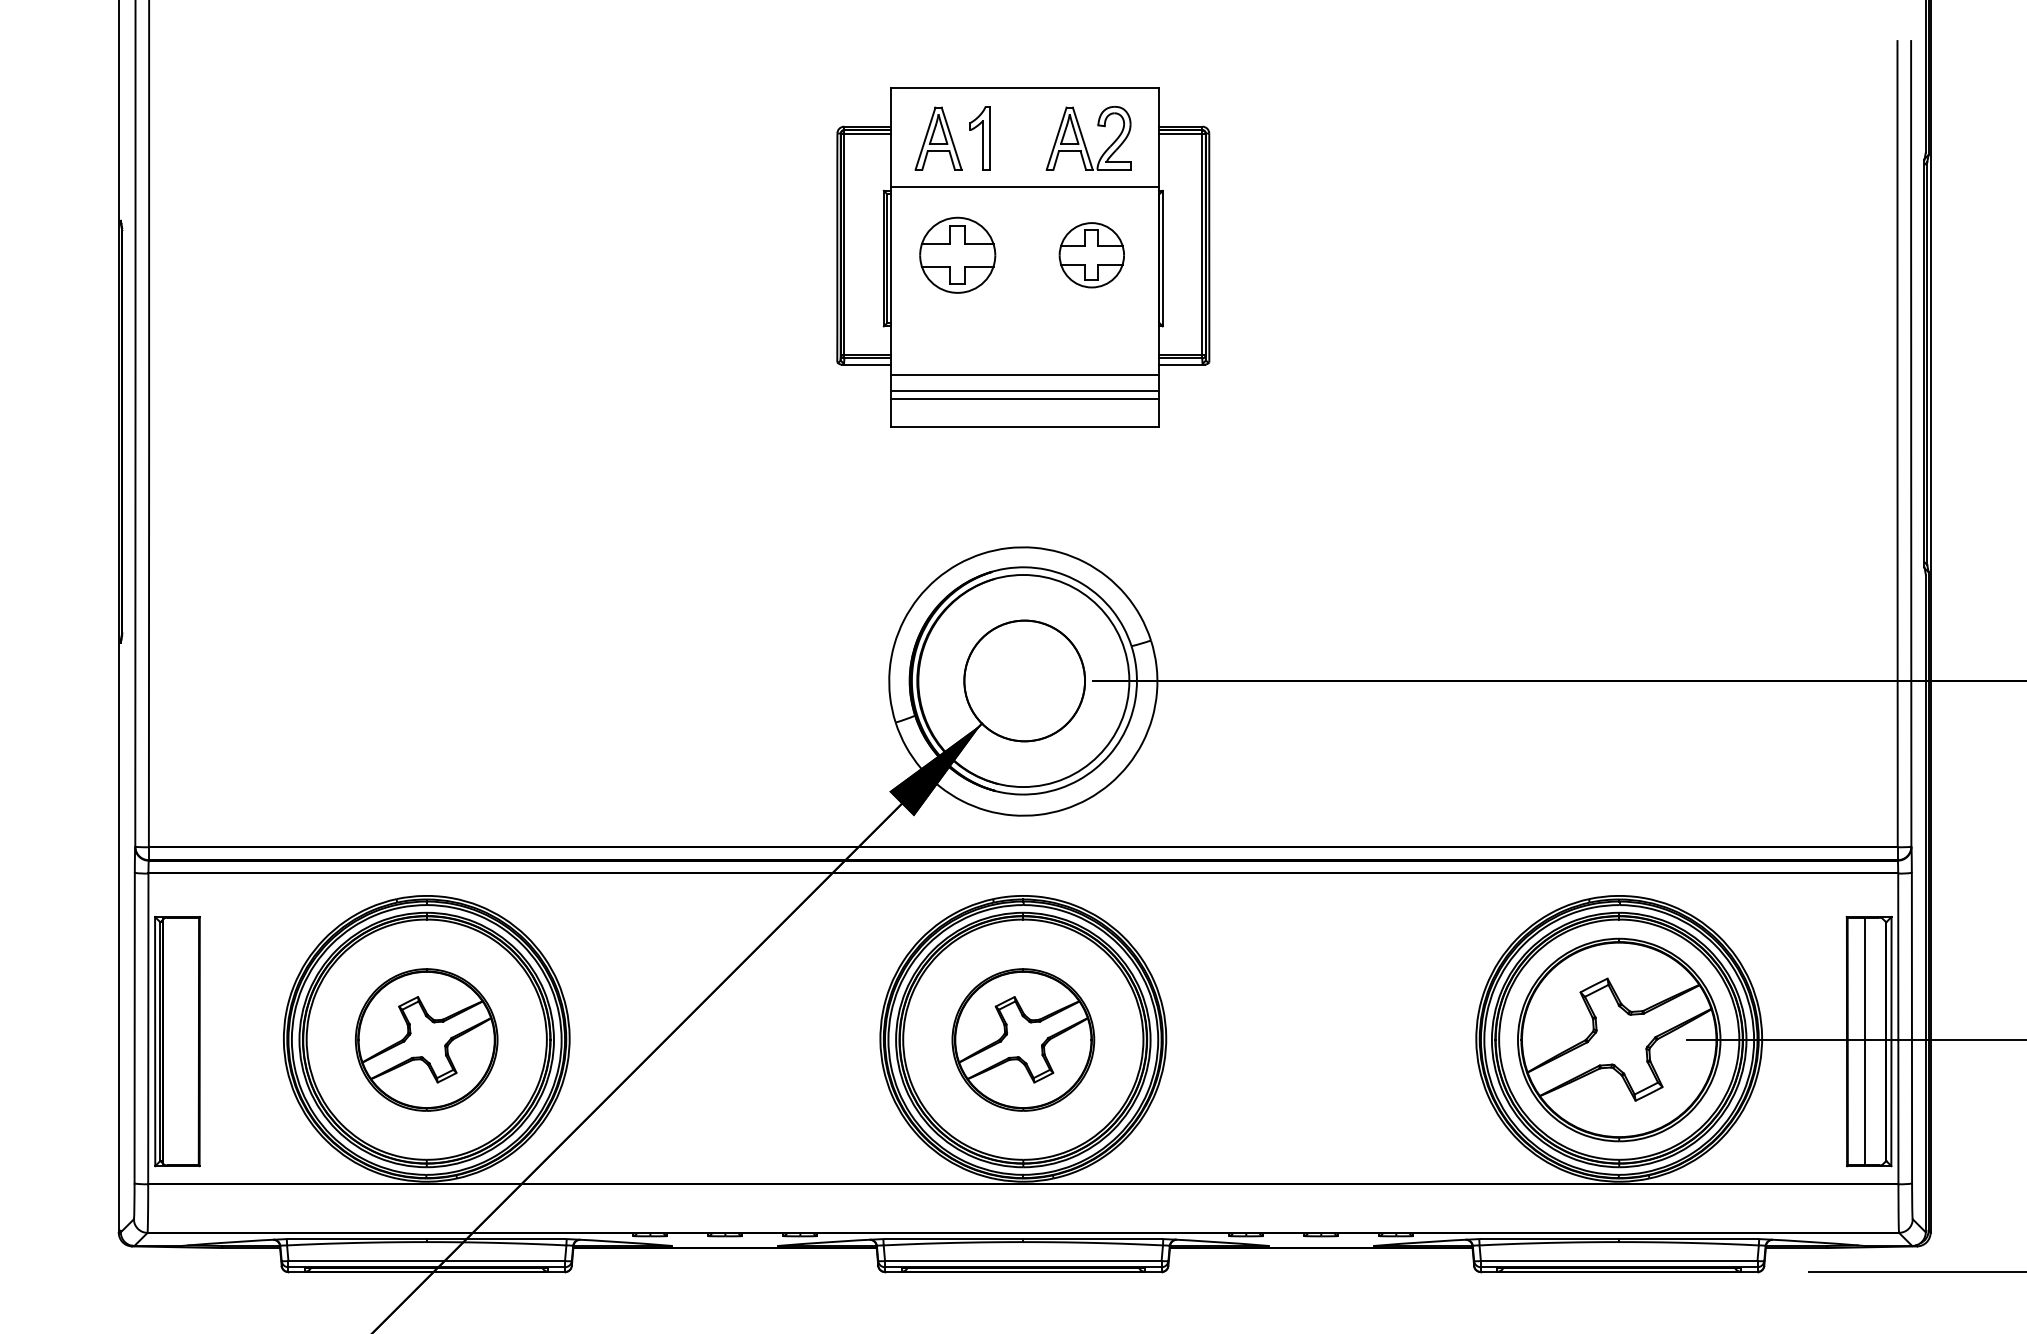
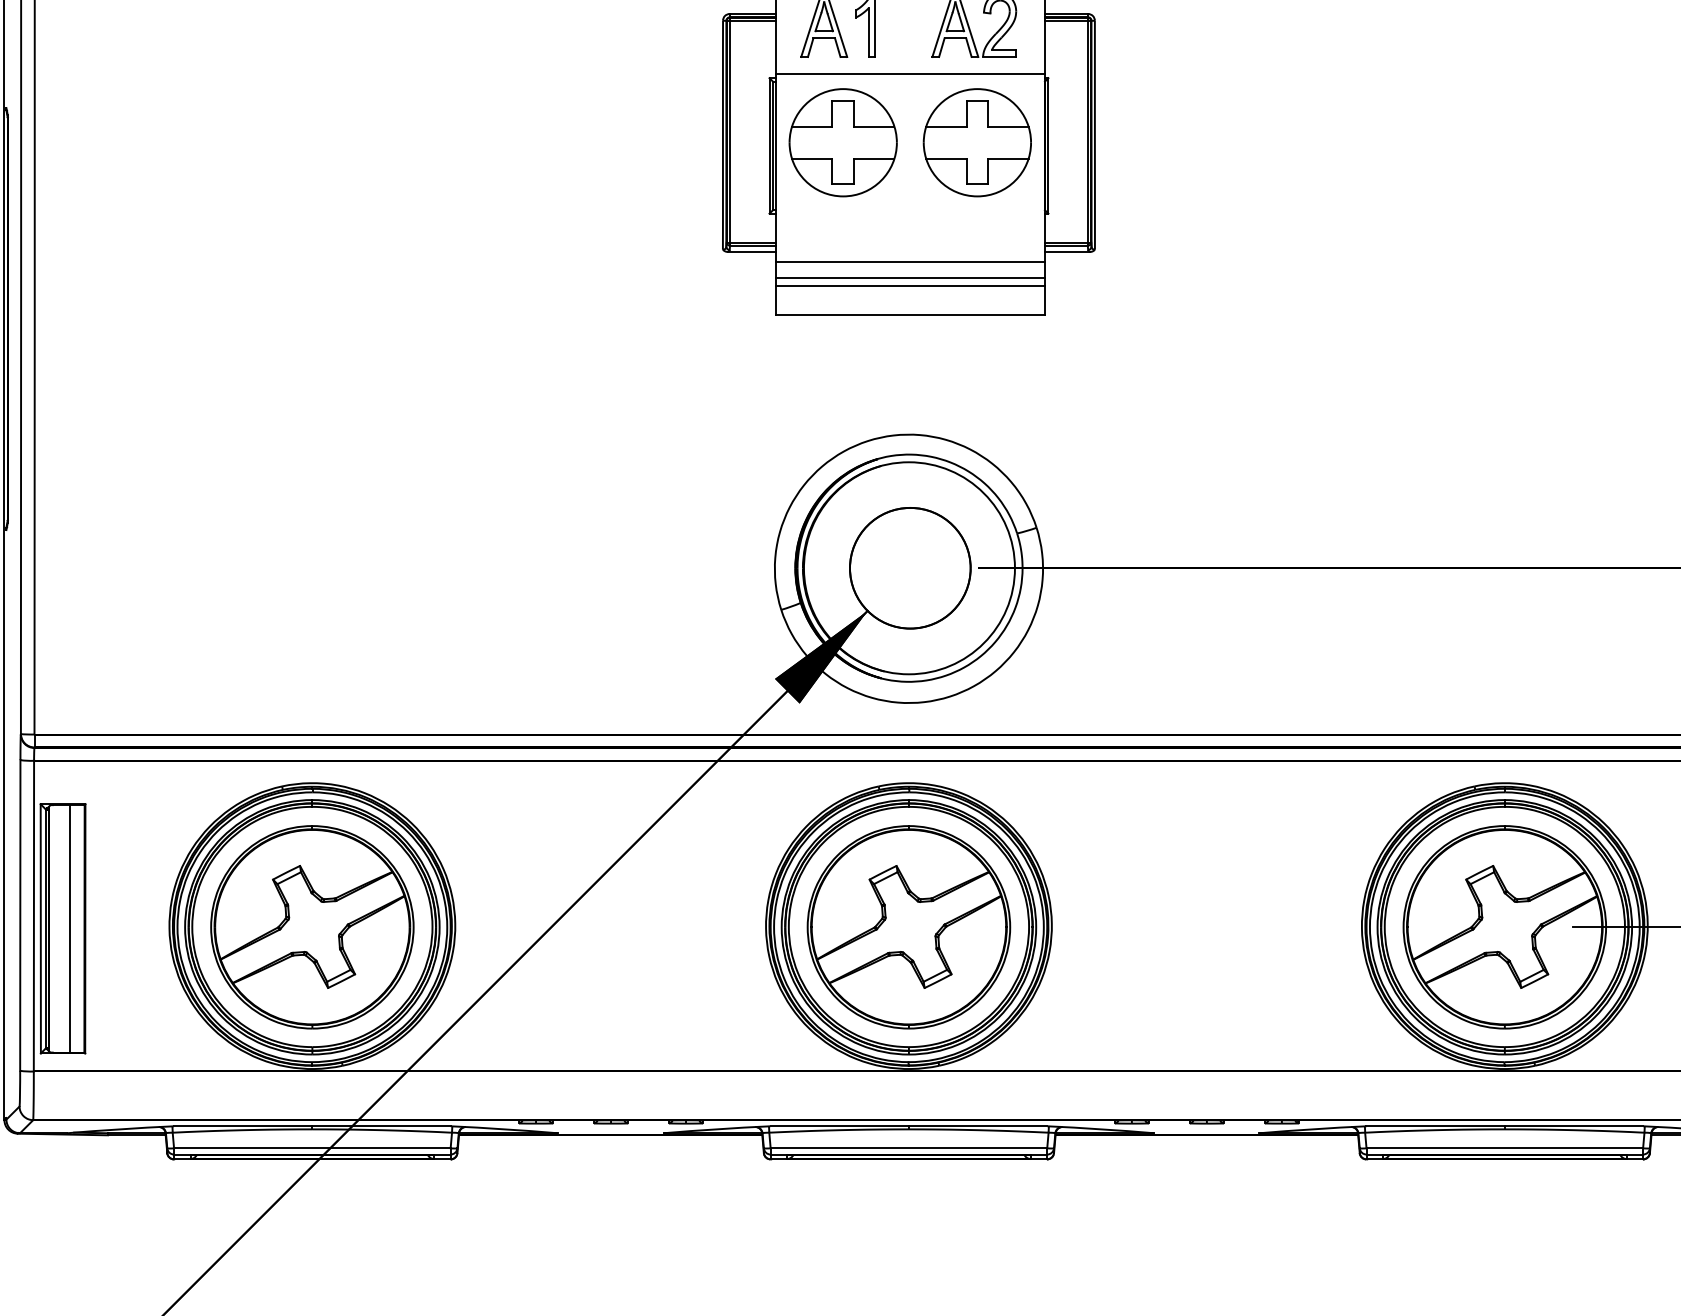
part: (957, 254) -> (843, 141), size x1.43
part: (1091, 254) -> (977, 141), size x1.67
part: (426, 1039) -> (312, 926), size x1.43
part: (1023, 1039) -> (909, 926), size x1.43
line: (184, 1041) -> (70, 928), added

